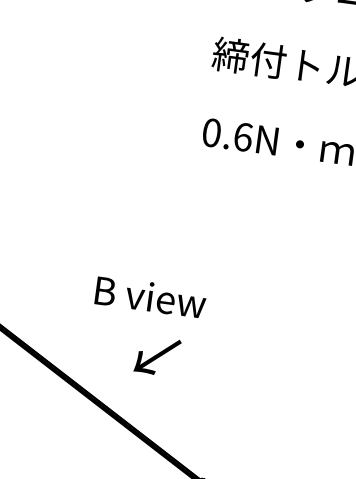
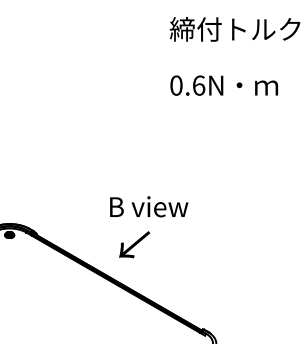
text: (157, 355) -> (134, 244), moved

